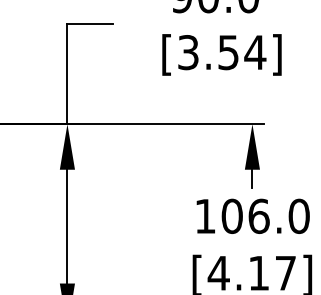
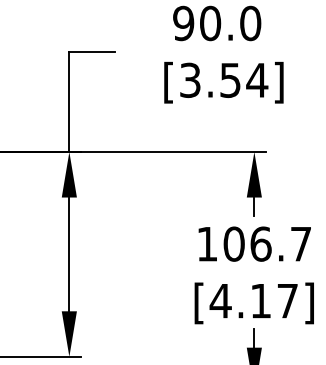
text: (298, 215) -> (300, 243), 106.0 -> 106.7

